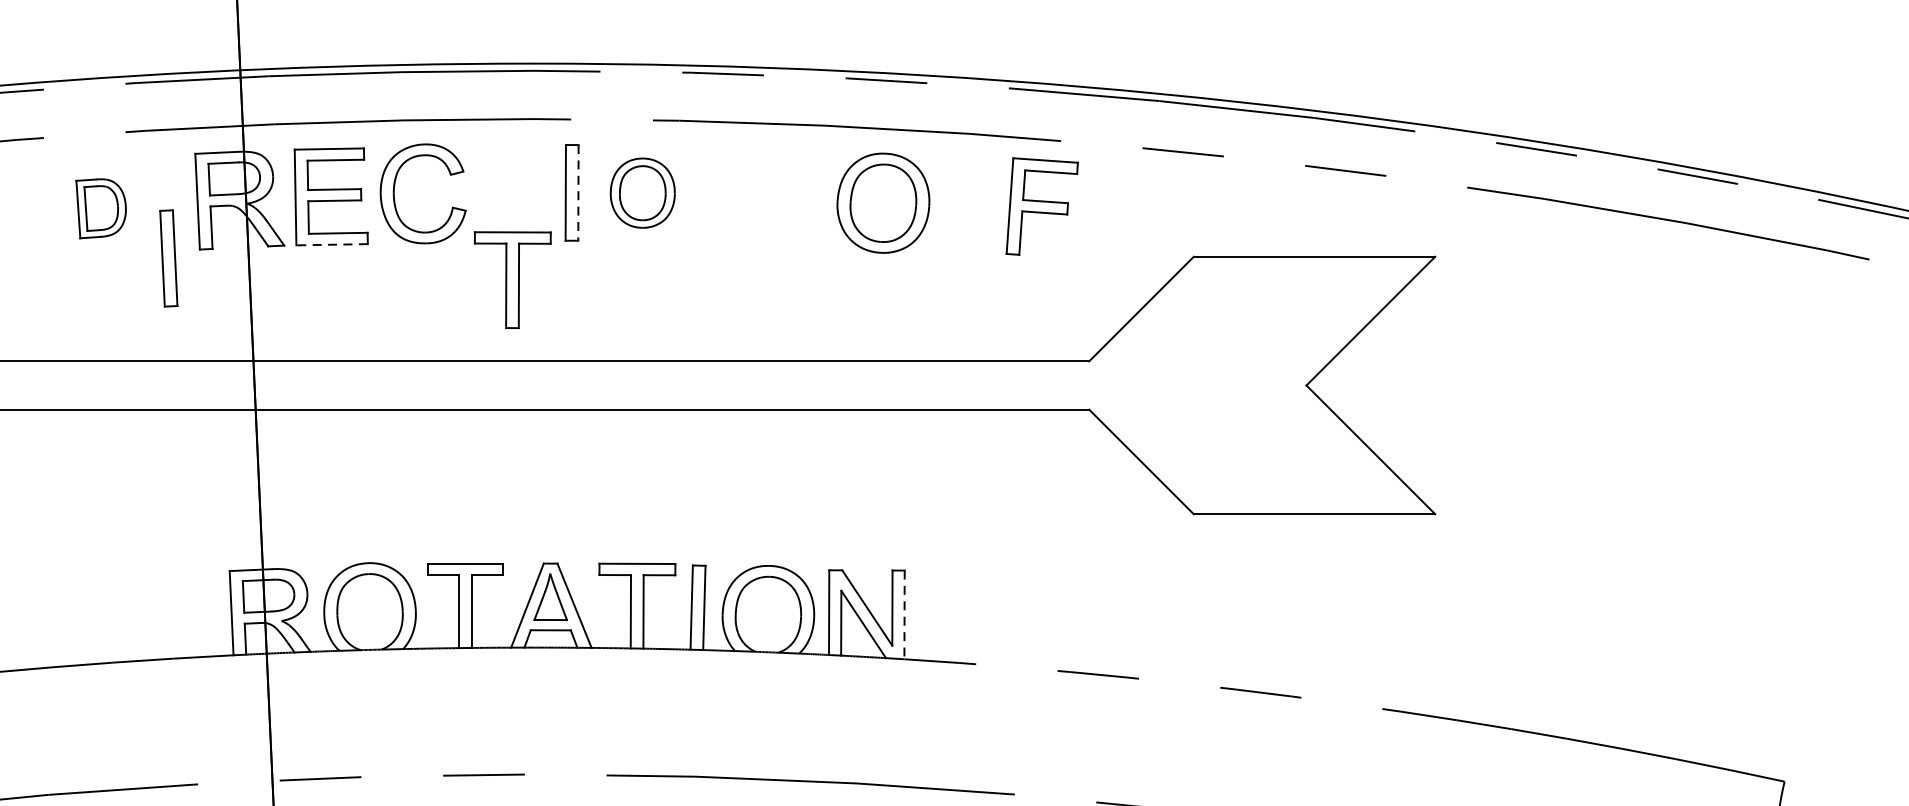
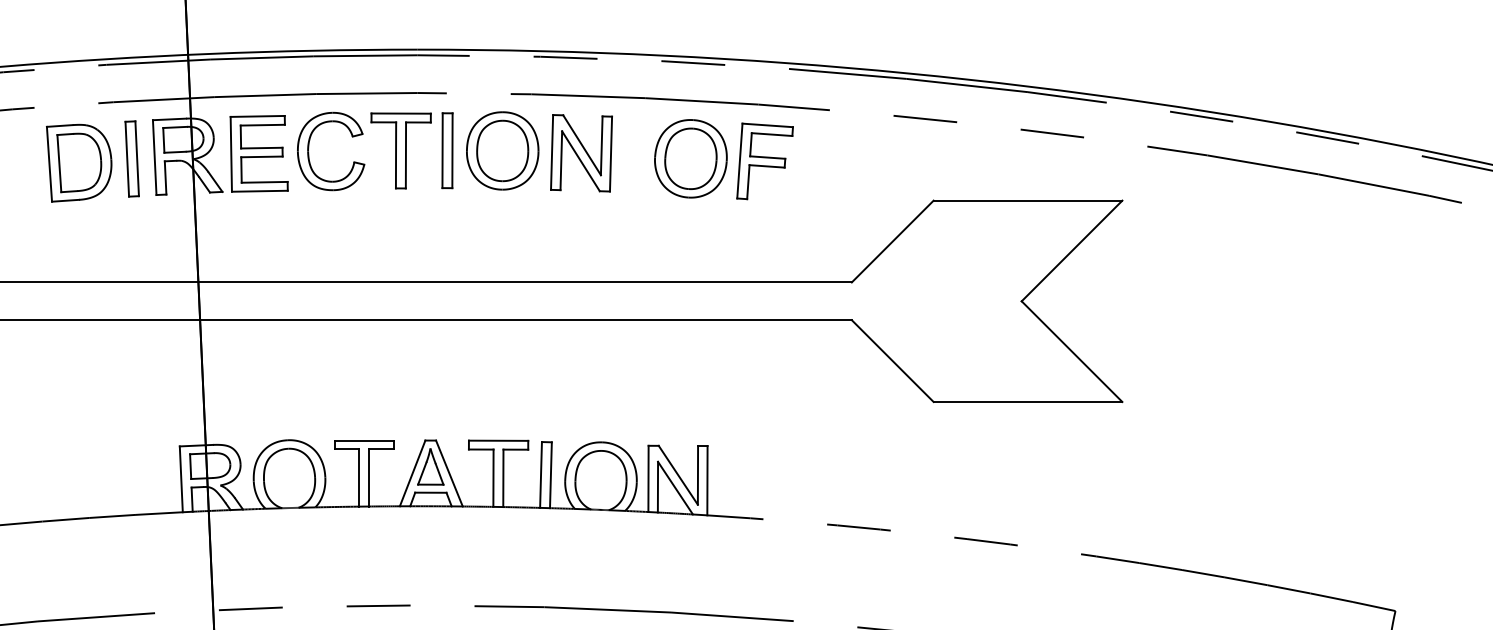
part: (642, 192) -> (502, 150), size x1.43
line: (578, 193) -> (452, 151), dashed -> solid
part: (743, 196) -> (581, 153), added
part: (1041, 206) -> (764, 161), moved
part: (101, 207) -> (79, 162), size x1.67
line: (331, 245) -> (259, 191), dashed -> solid
part: (167, 257) -> (131, 158), moved
part: (511, 279) -> (400, 150), moved
line: (904, 614) -> (707, 480), dashed -> solid

